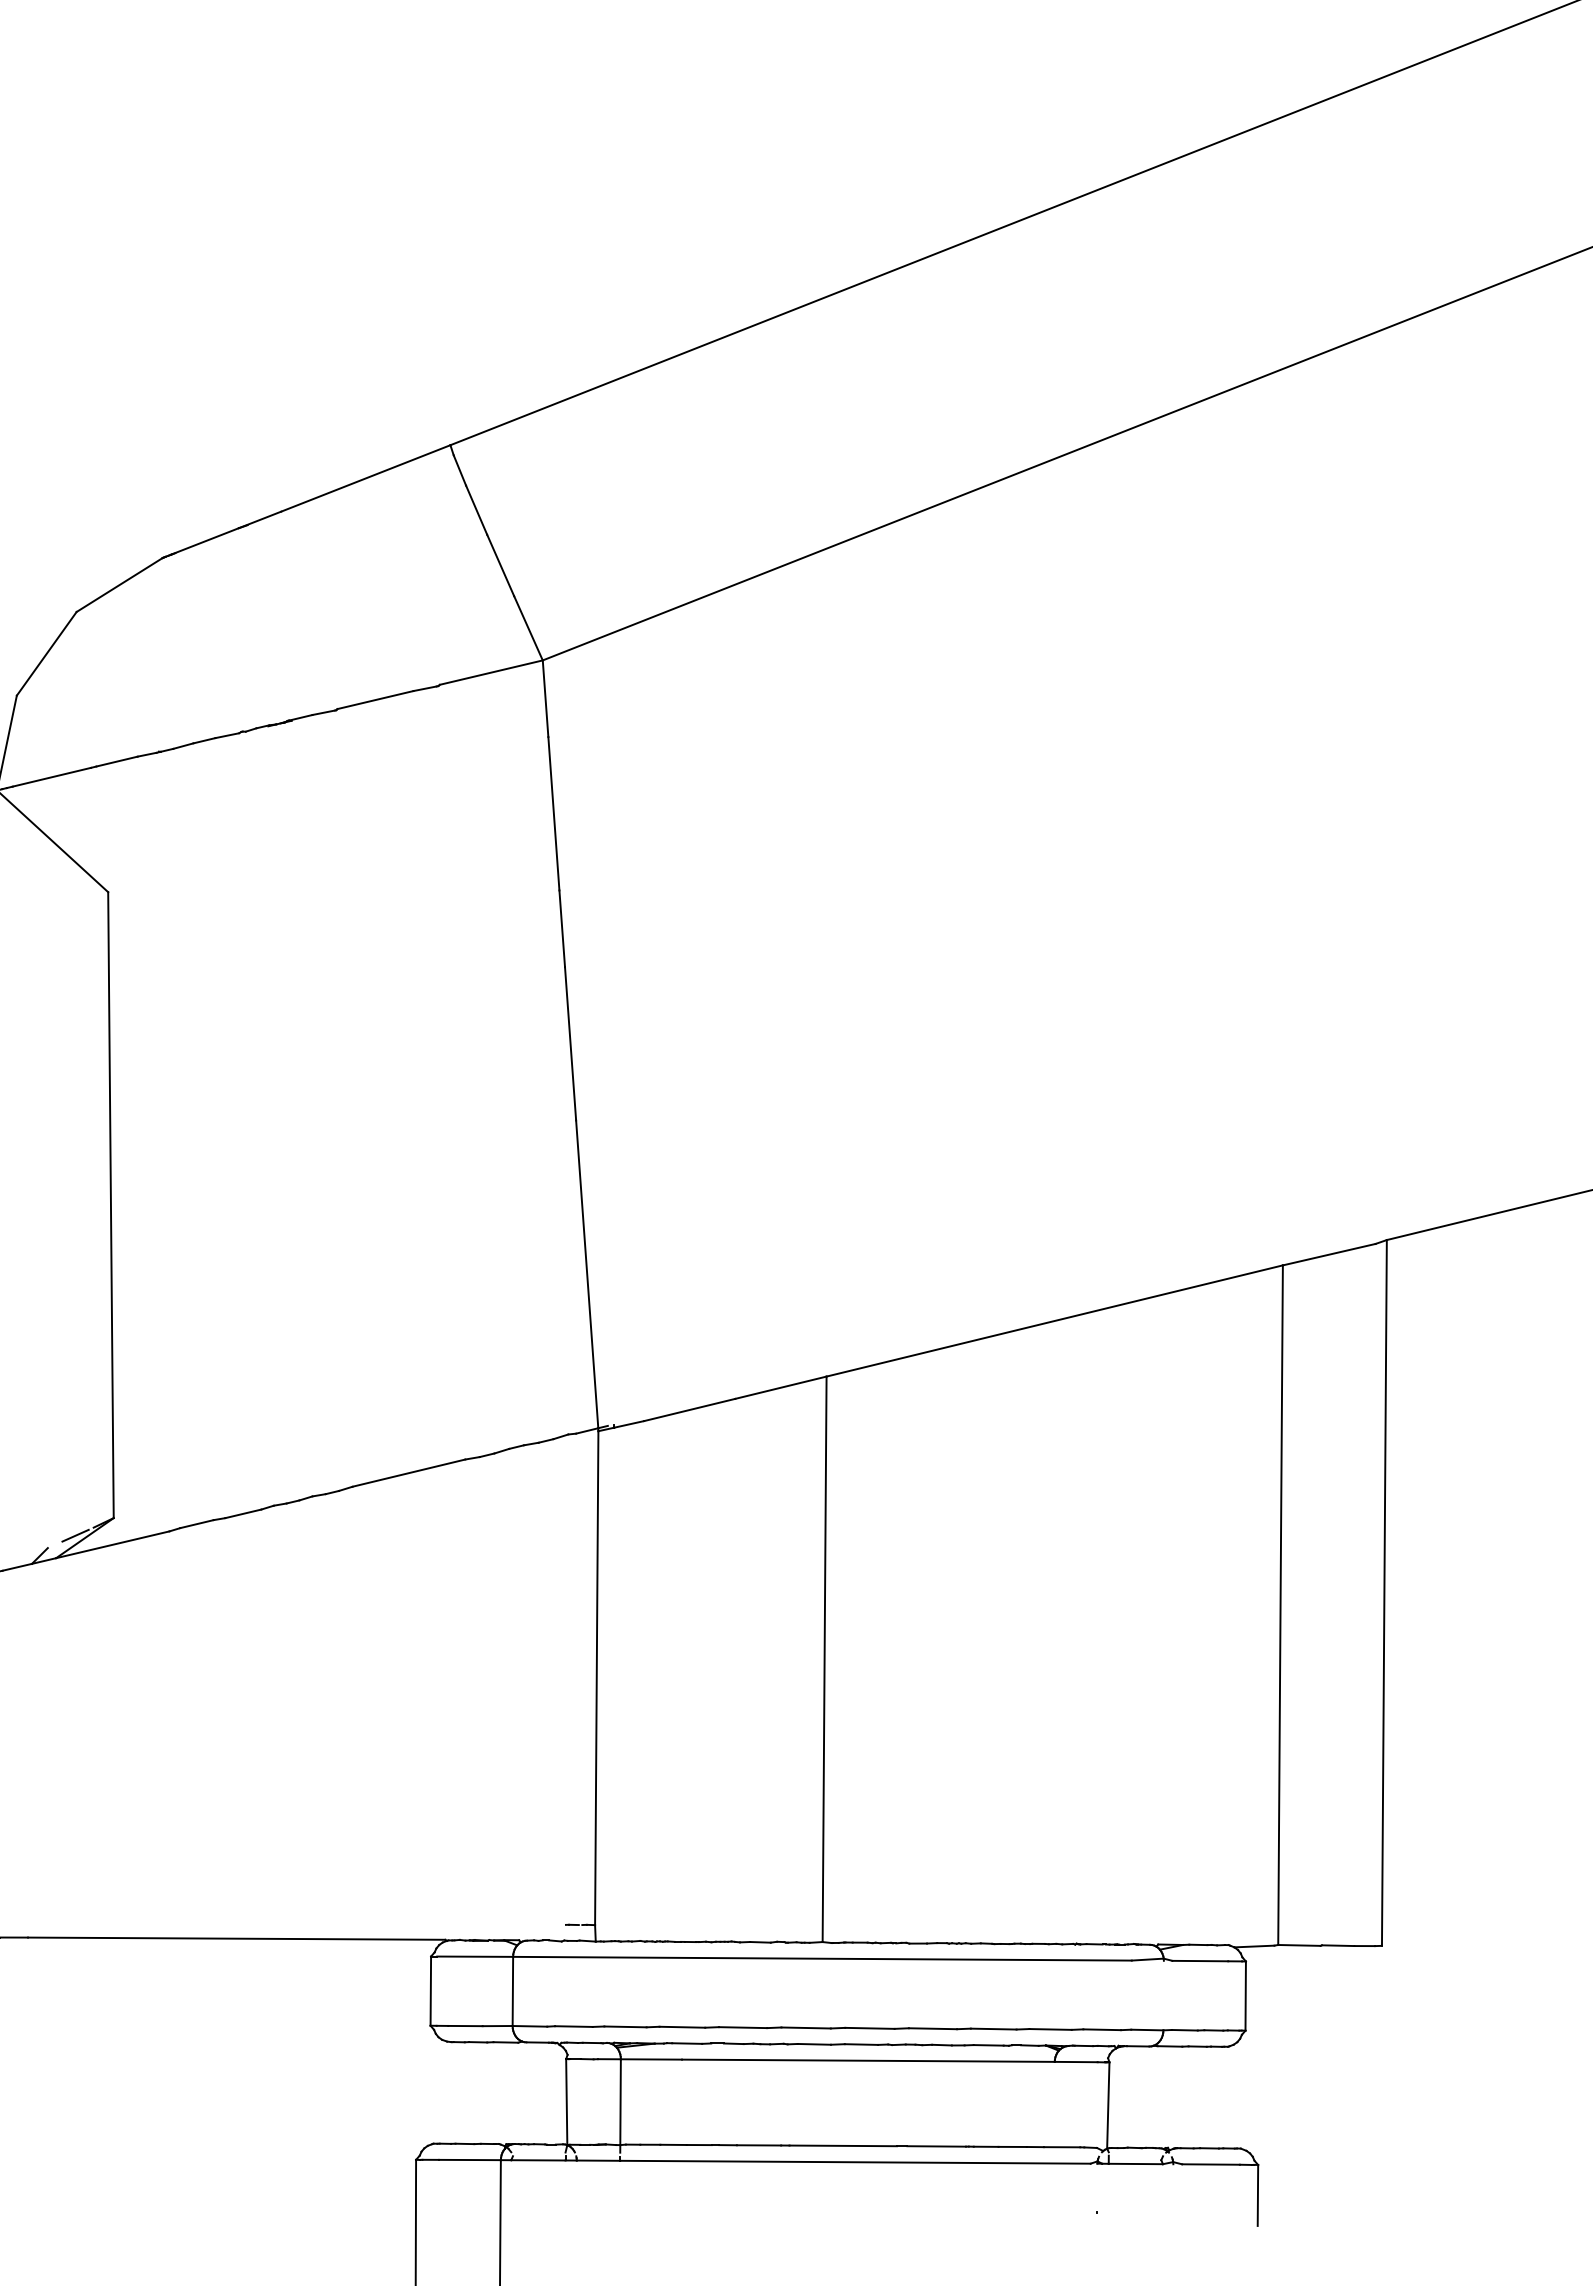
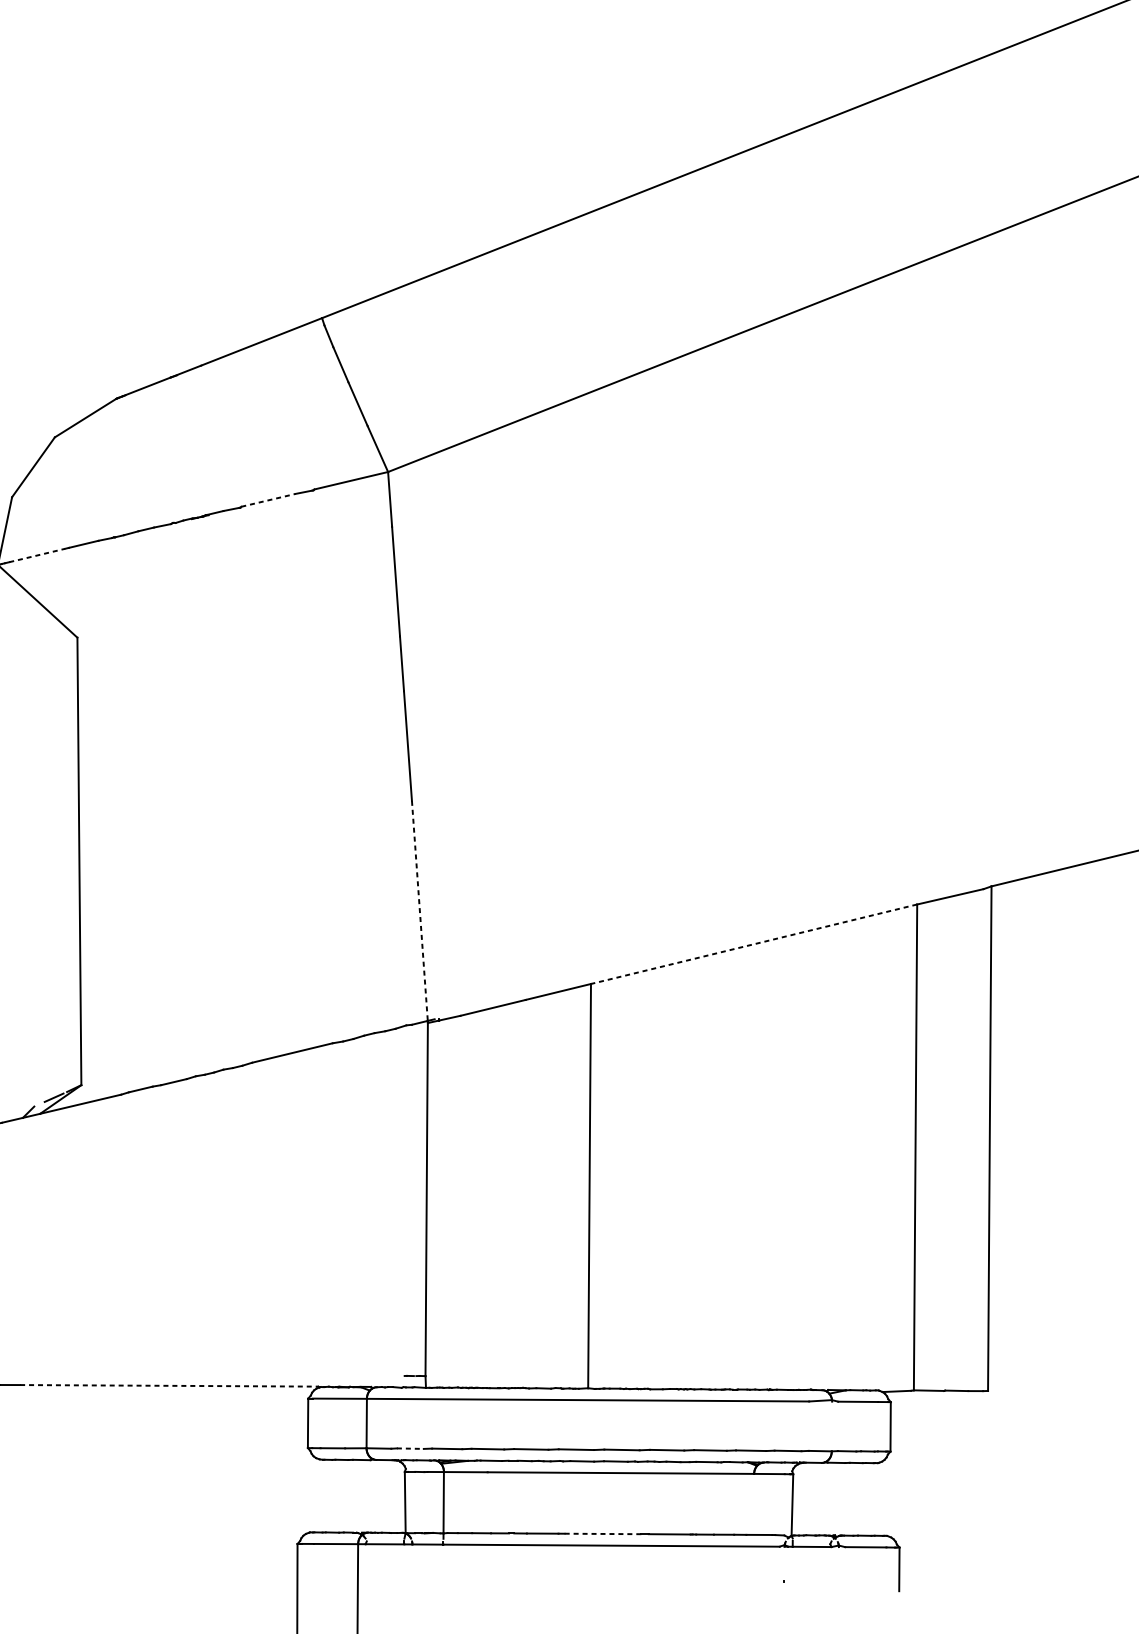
line: (375, 699) -> (268, 499), solid -> dashed
line: (52, 777) -> (37, 555), solid -> dashed
line: (587, 1274) -> (420, 911), solid -> dashed
line: (1054, 1320) -> (753, 943), solid -> dashed
line: (236, 1938) -> (169, 1385), solid -> dashed
line: (573, 2026) -> (410, 1448), solid -> dashed
line: (843, 2145) -> (603, 1533), solid -> dashed

